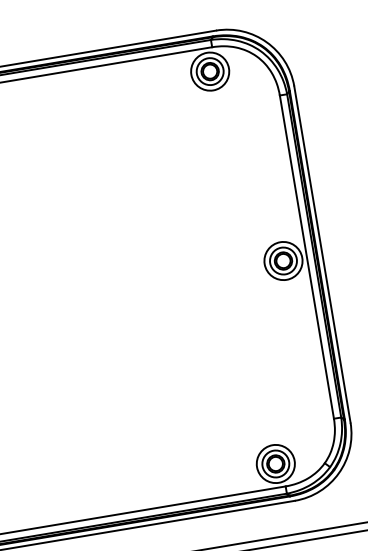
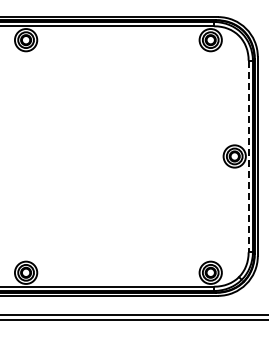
line: (306, 257) -> (248, 156), solid -> dashed

